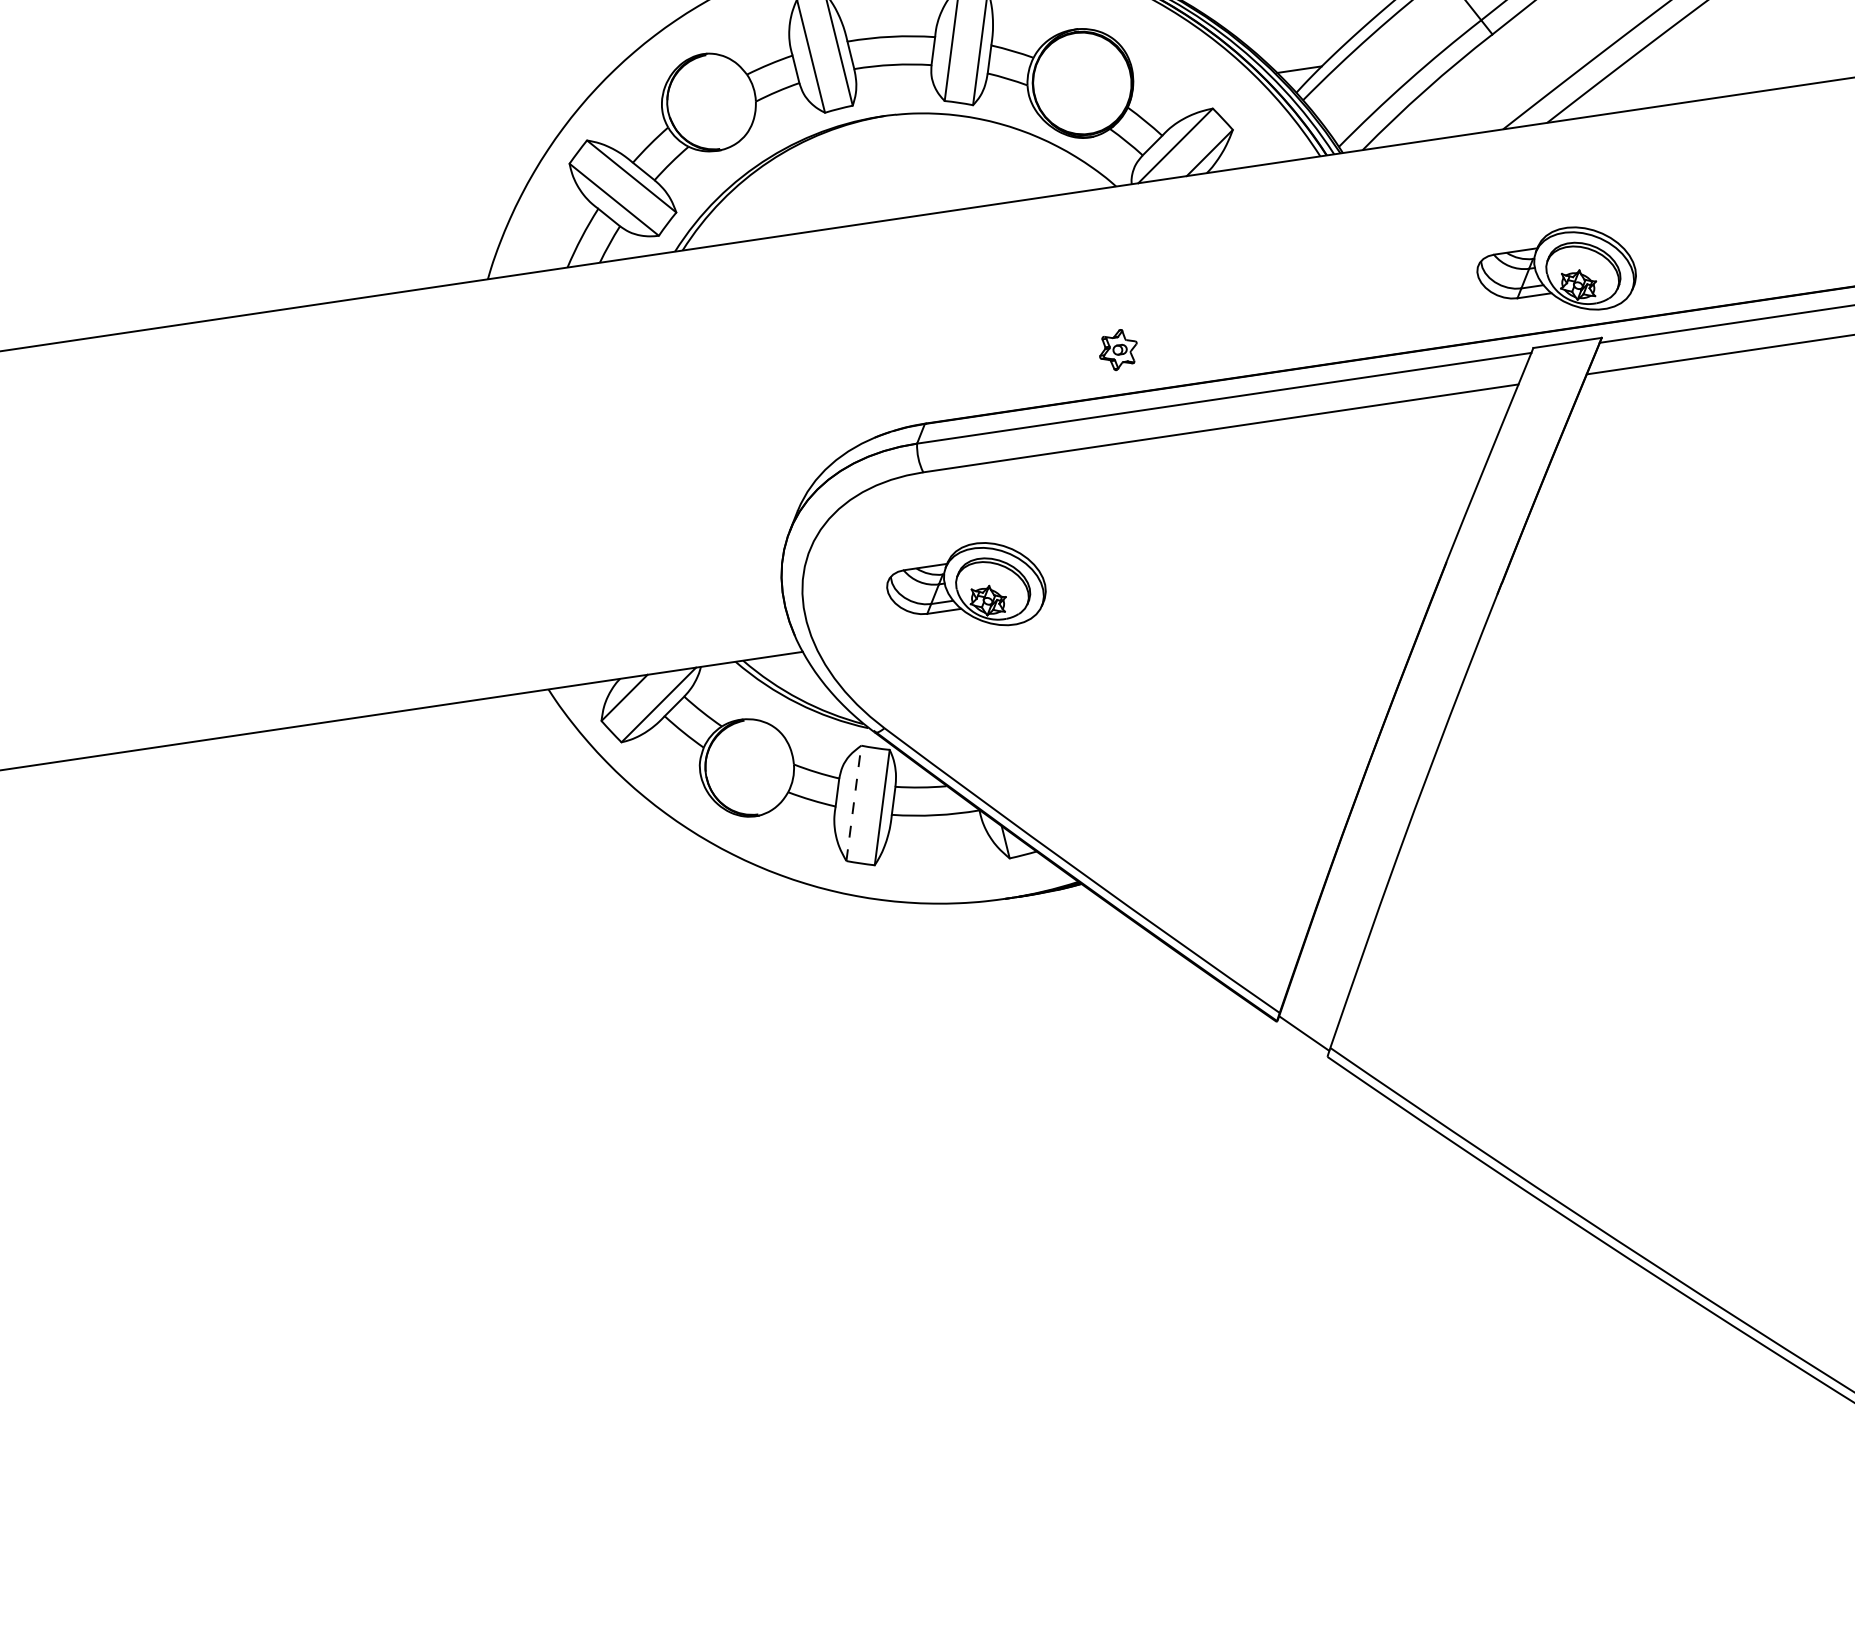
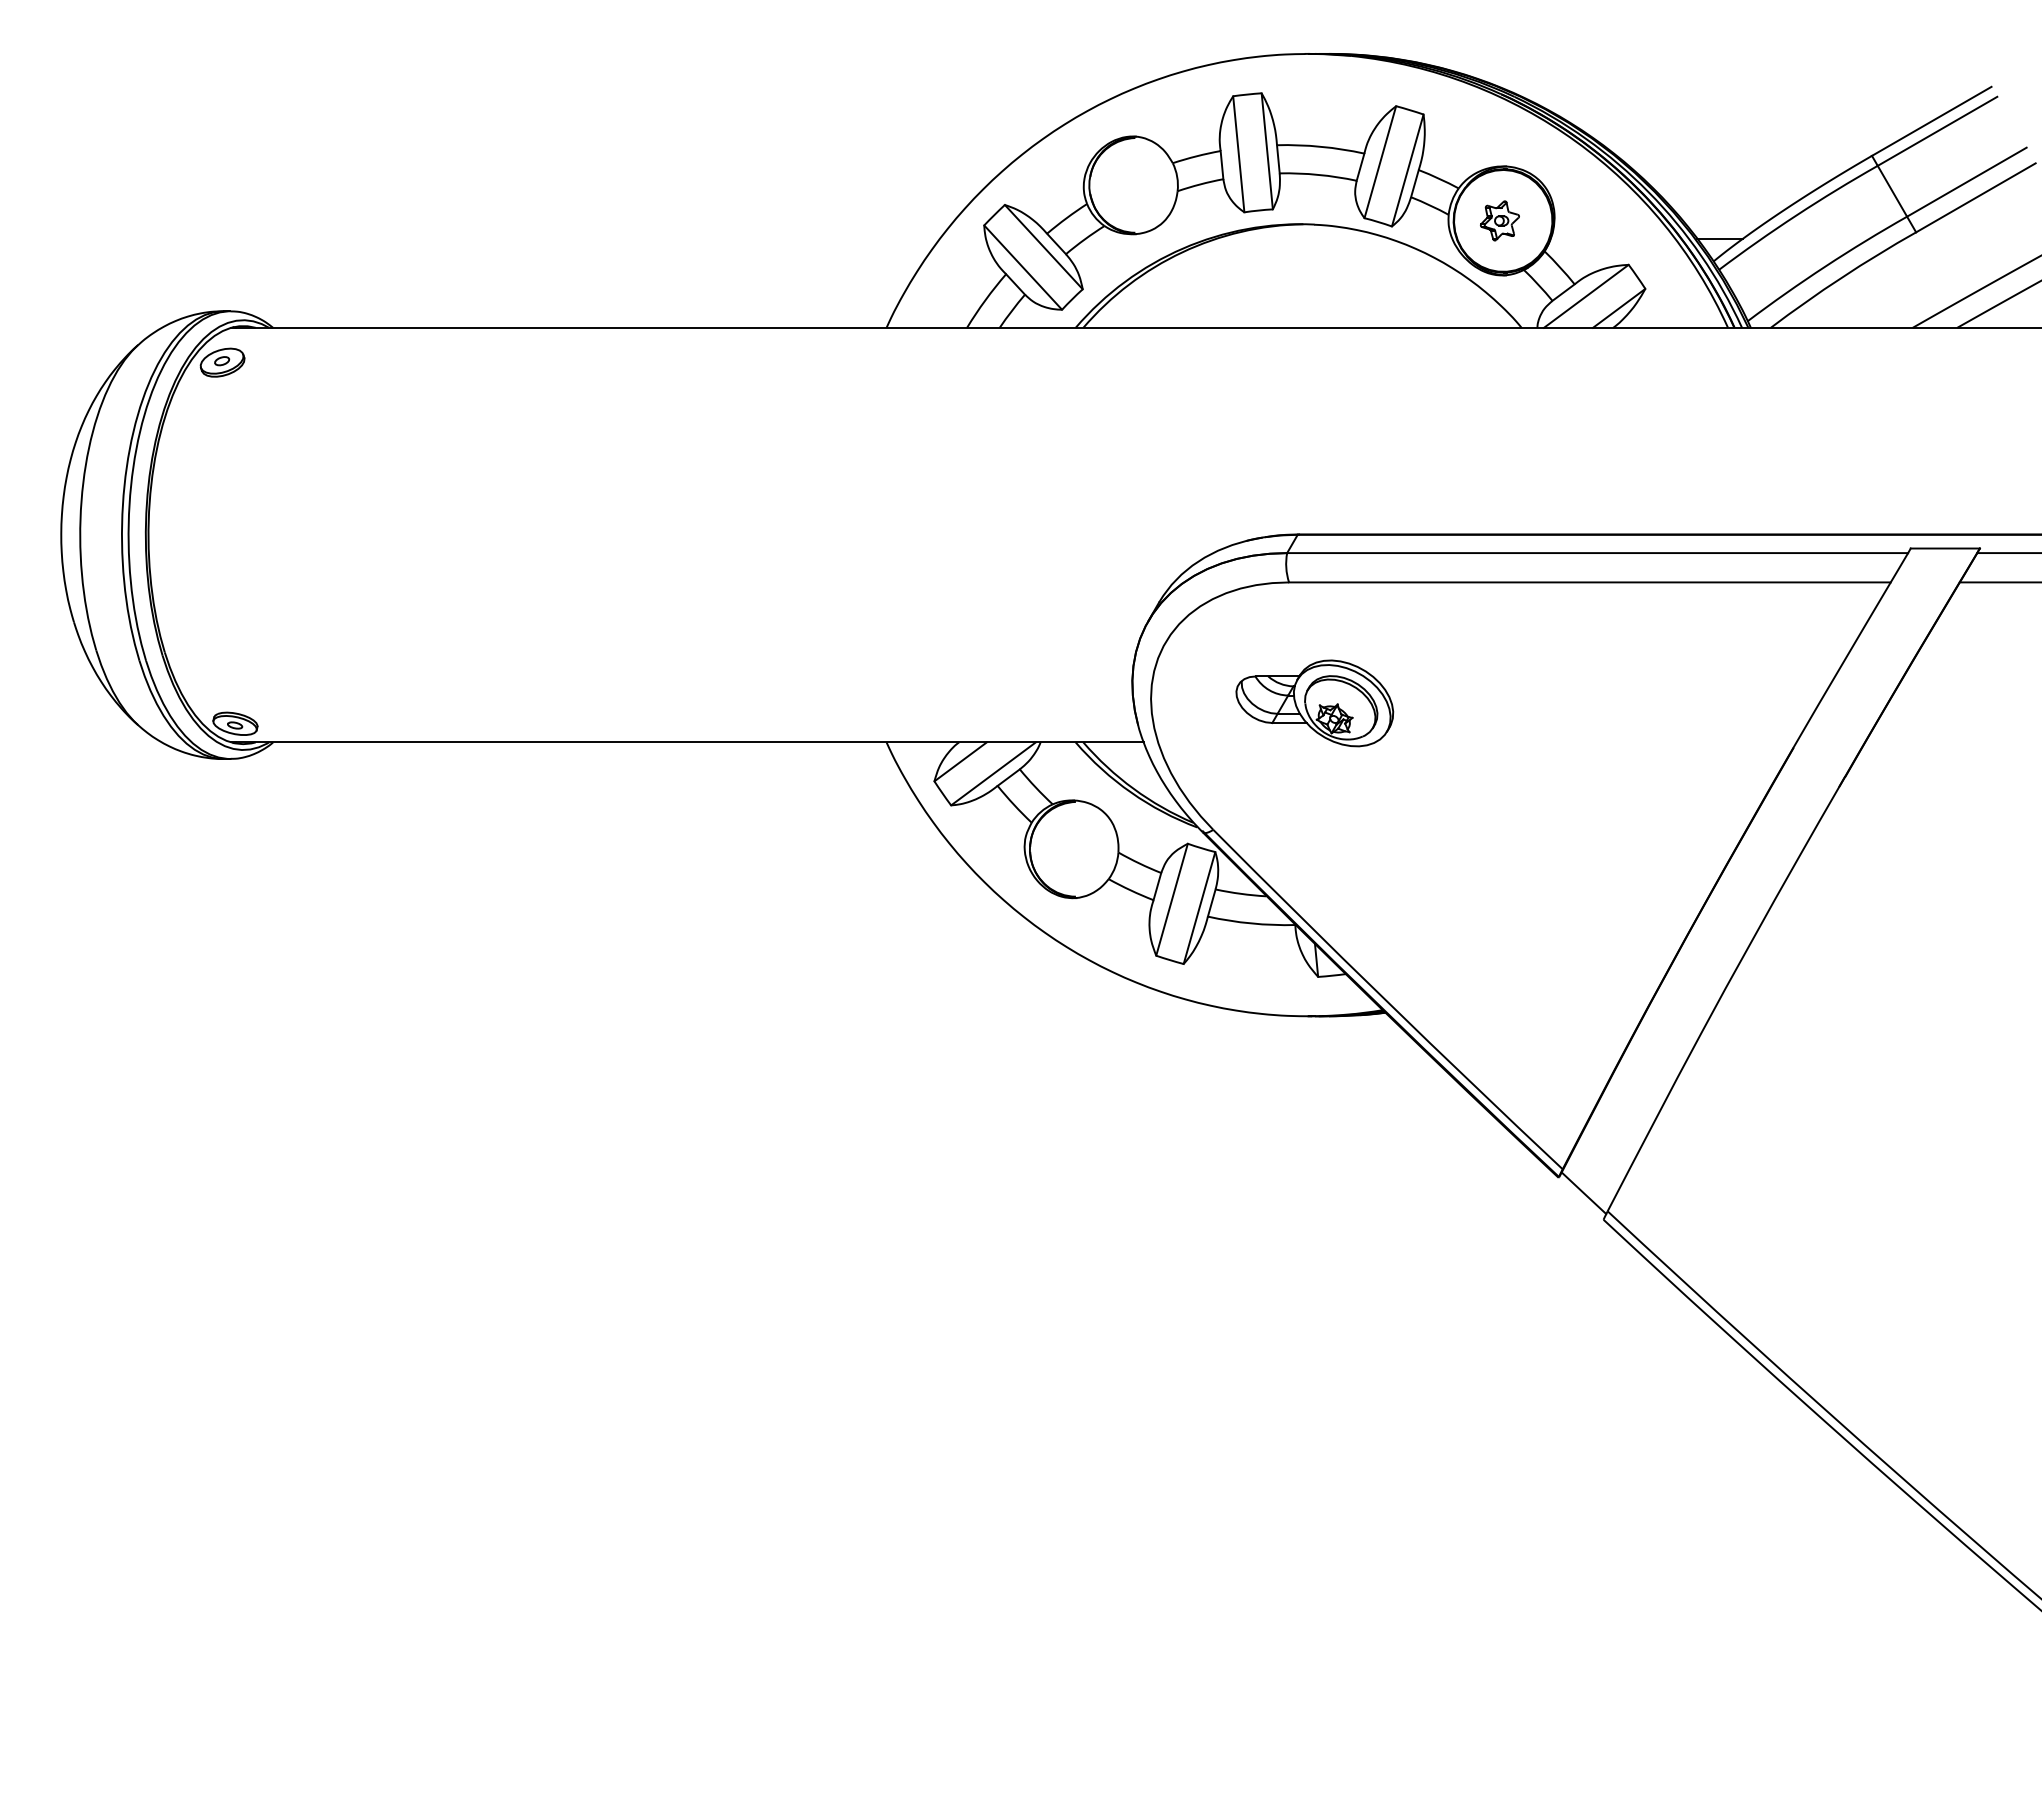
part: (1556, 272) -> (1944, 477), removed
part: (1117, 349) -> (1499, 220), moved
line: (854, 803) -> (1172, 899), dashed -> solid

